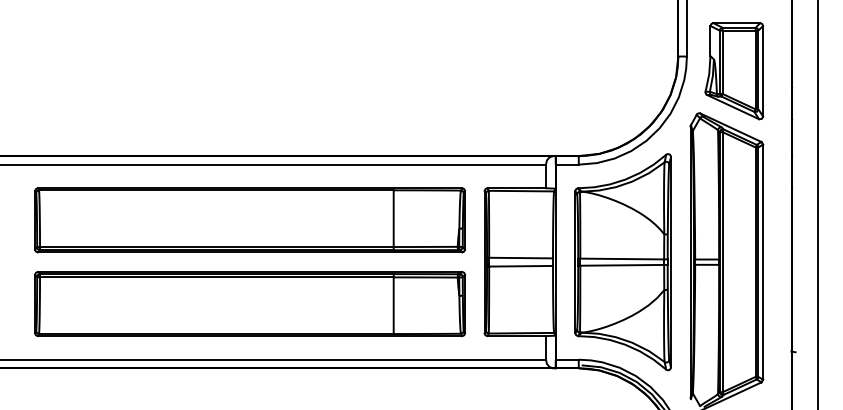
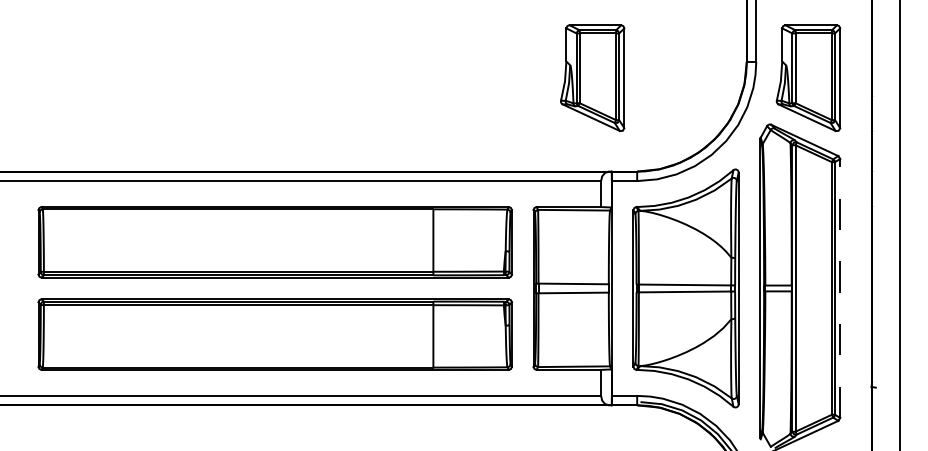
part: (538, 71) -> (592, 78), added
line: (763, 262) -> (840, 288), solid -> dashed

